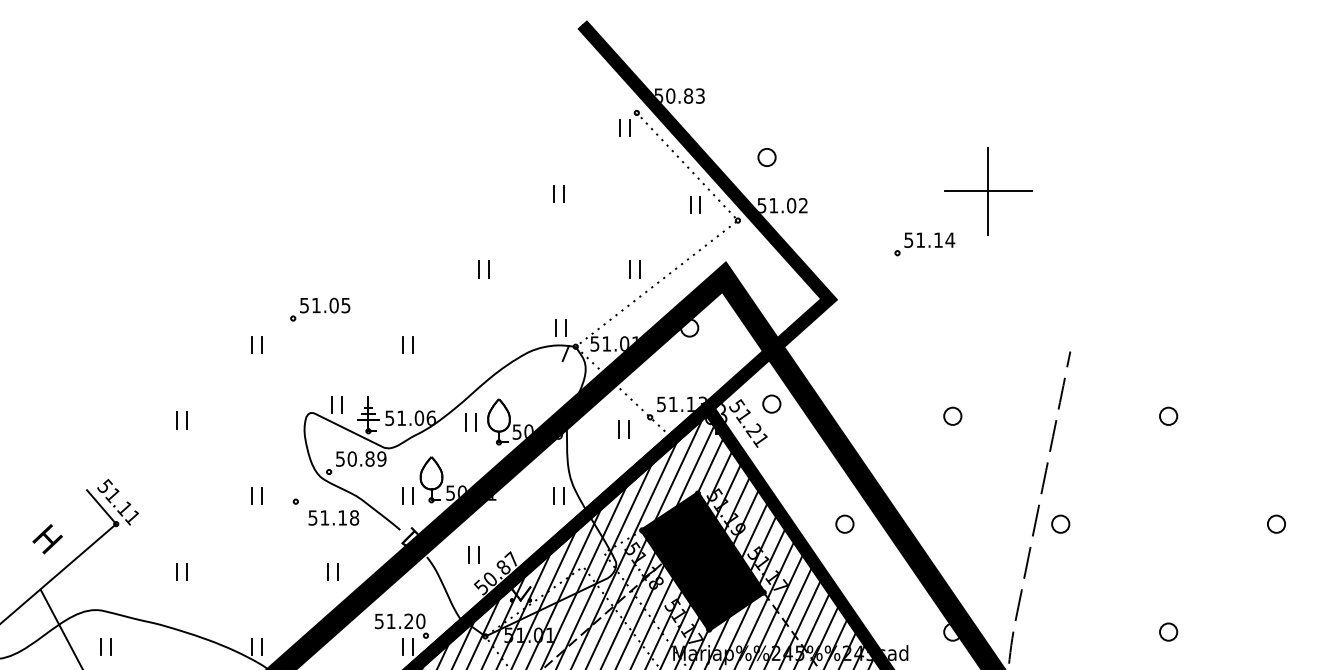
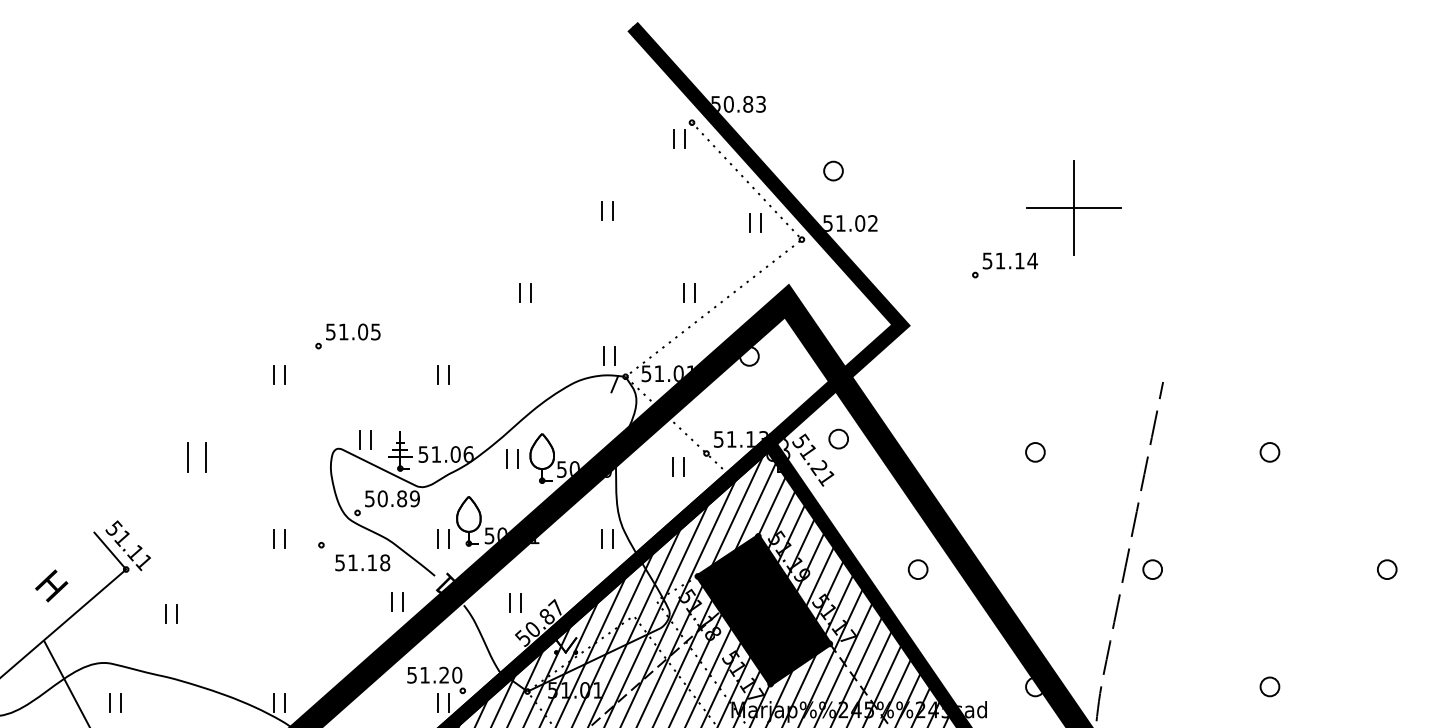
part: (181, 420) -> (197, 456), size x1.6
part: (181, 571) -> (171, 613), moved
part: (332, 571) -> (397, 601), moved

